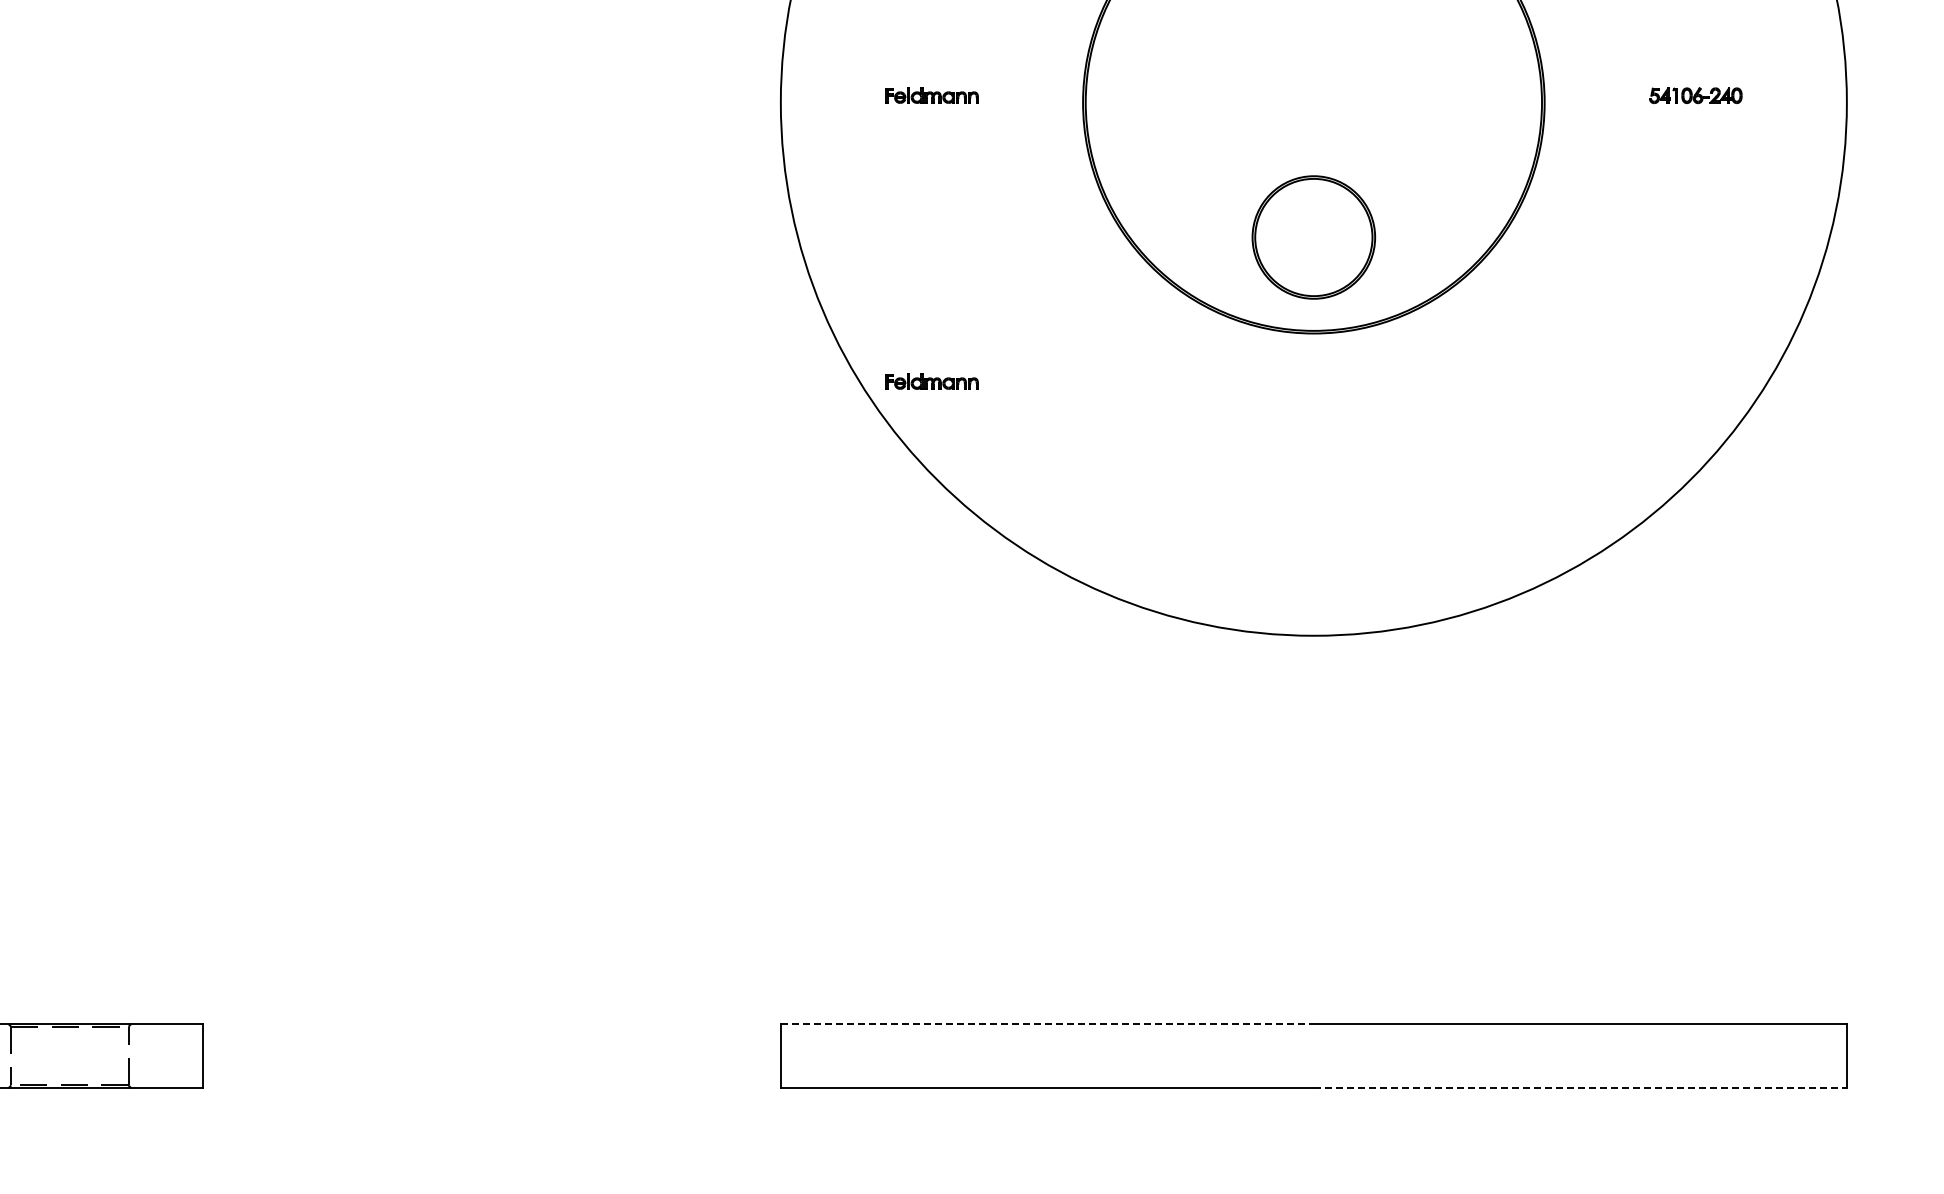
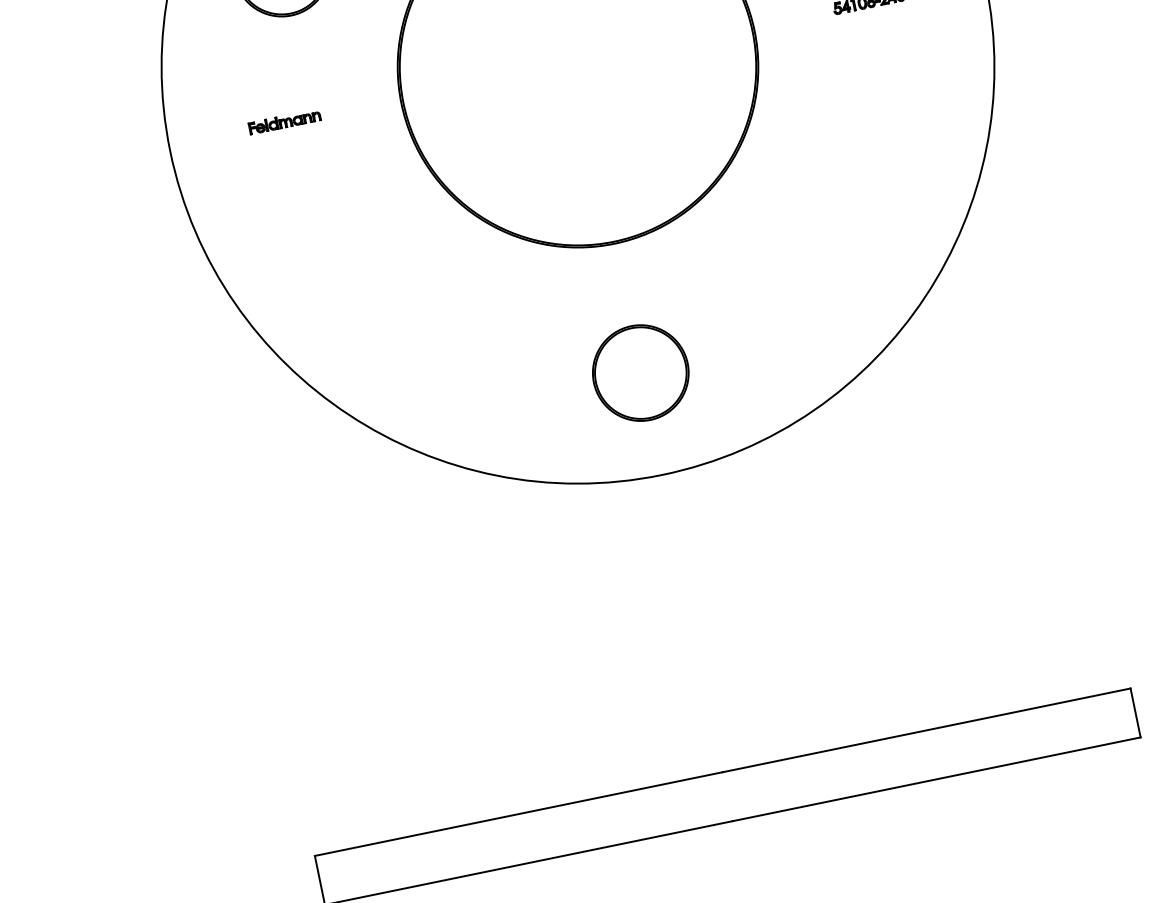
part: (1313, 237) -> (640, 373), moved
part: (931, 381) -> (329, 340), removed
line: (1047, 1024) -> (518, 814), dashed -> solid
line: (1580, 1088) -> (936, 779), dashed -> solid

